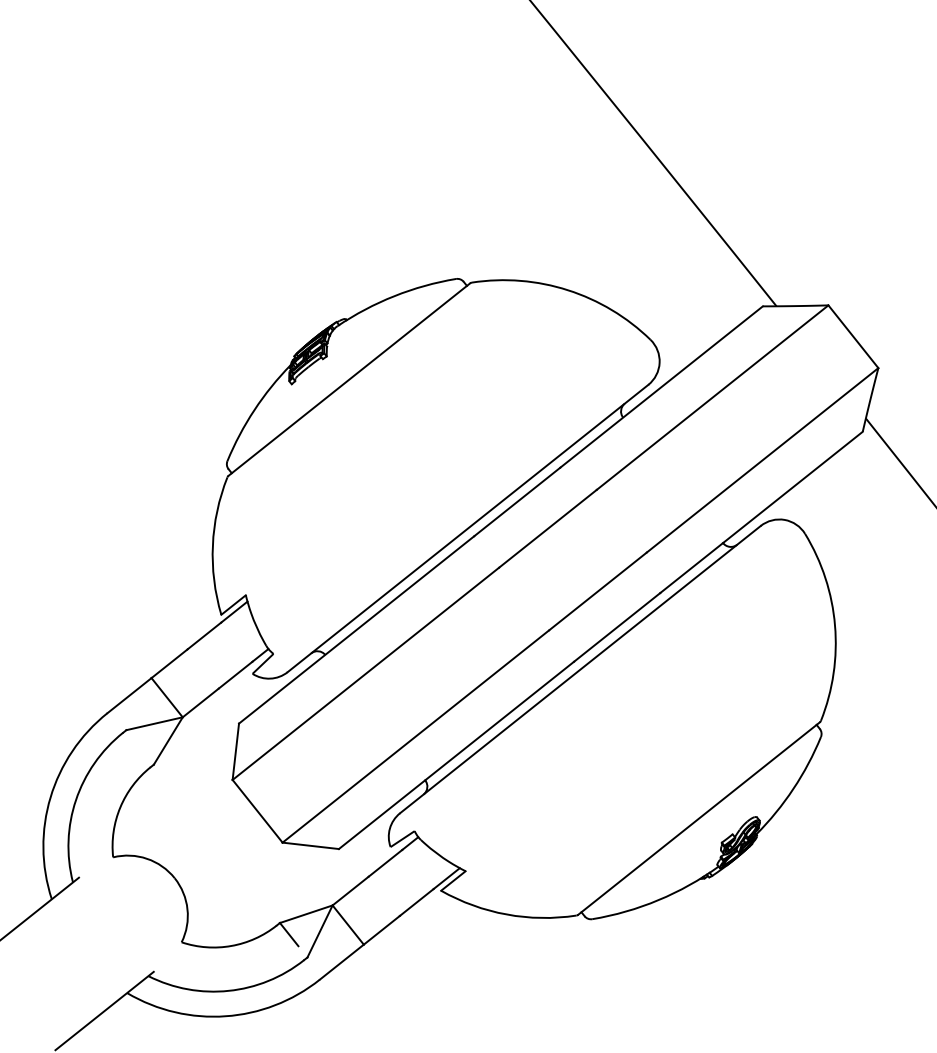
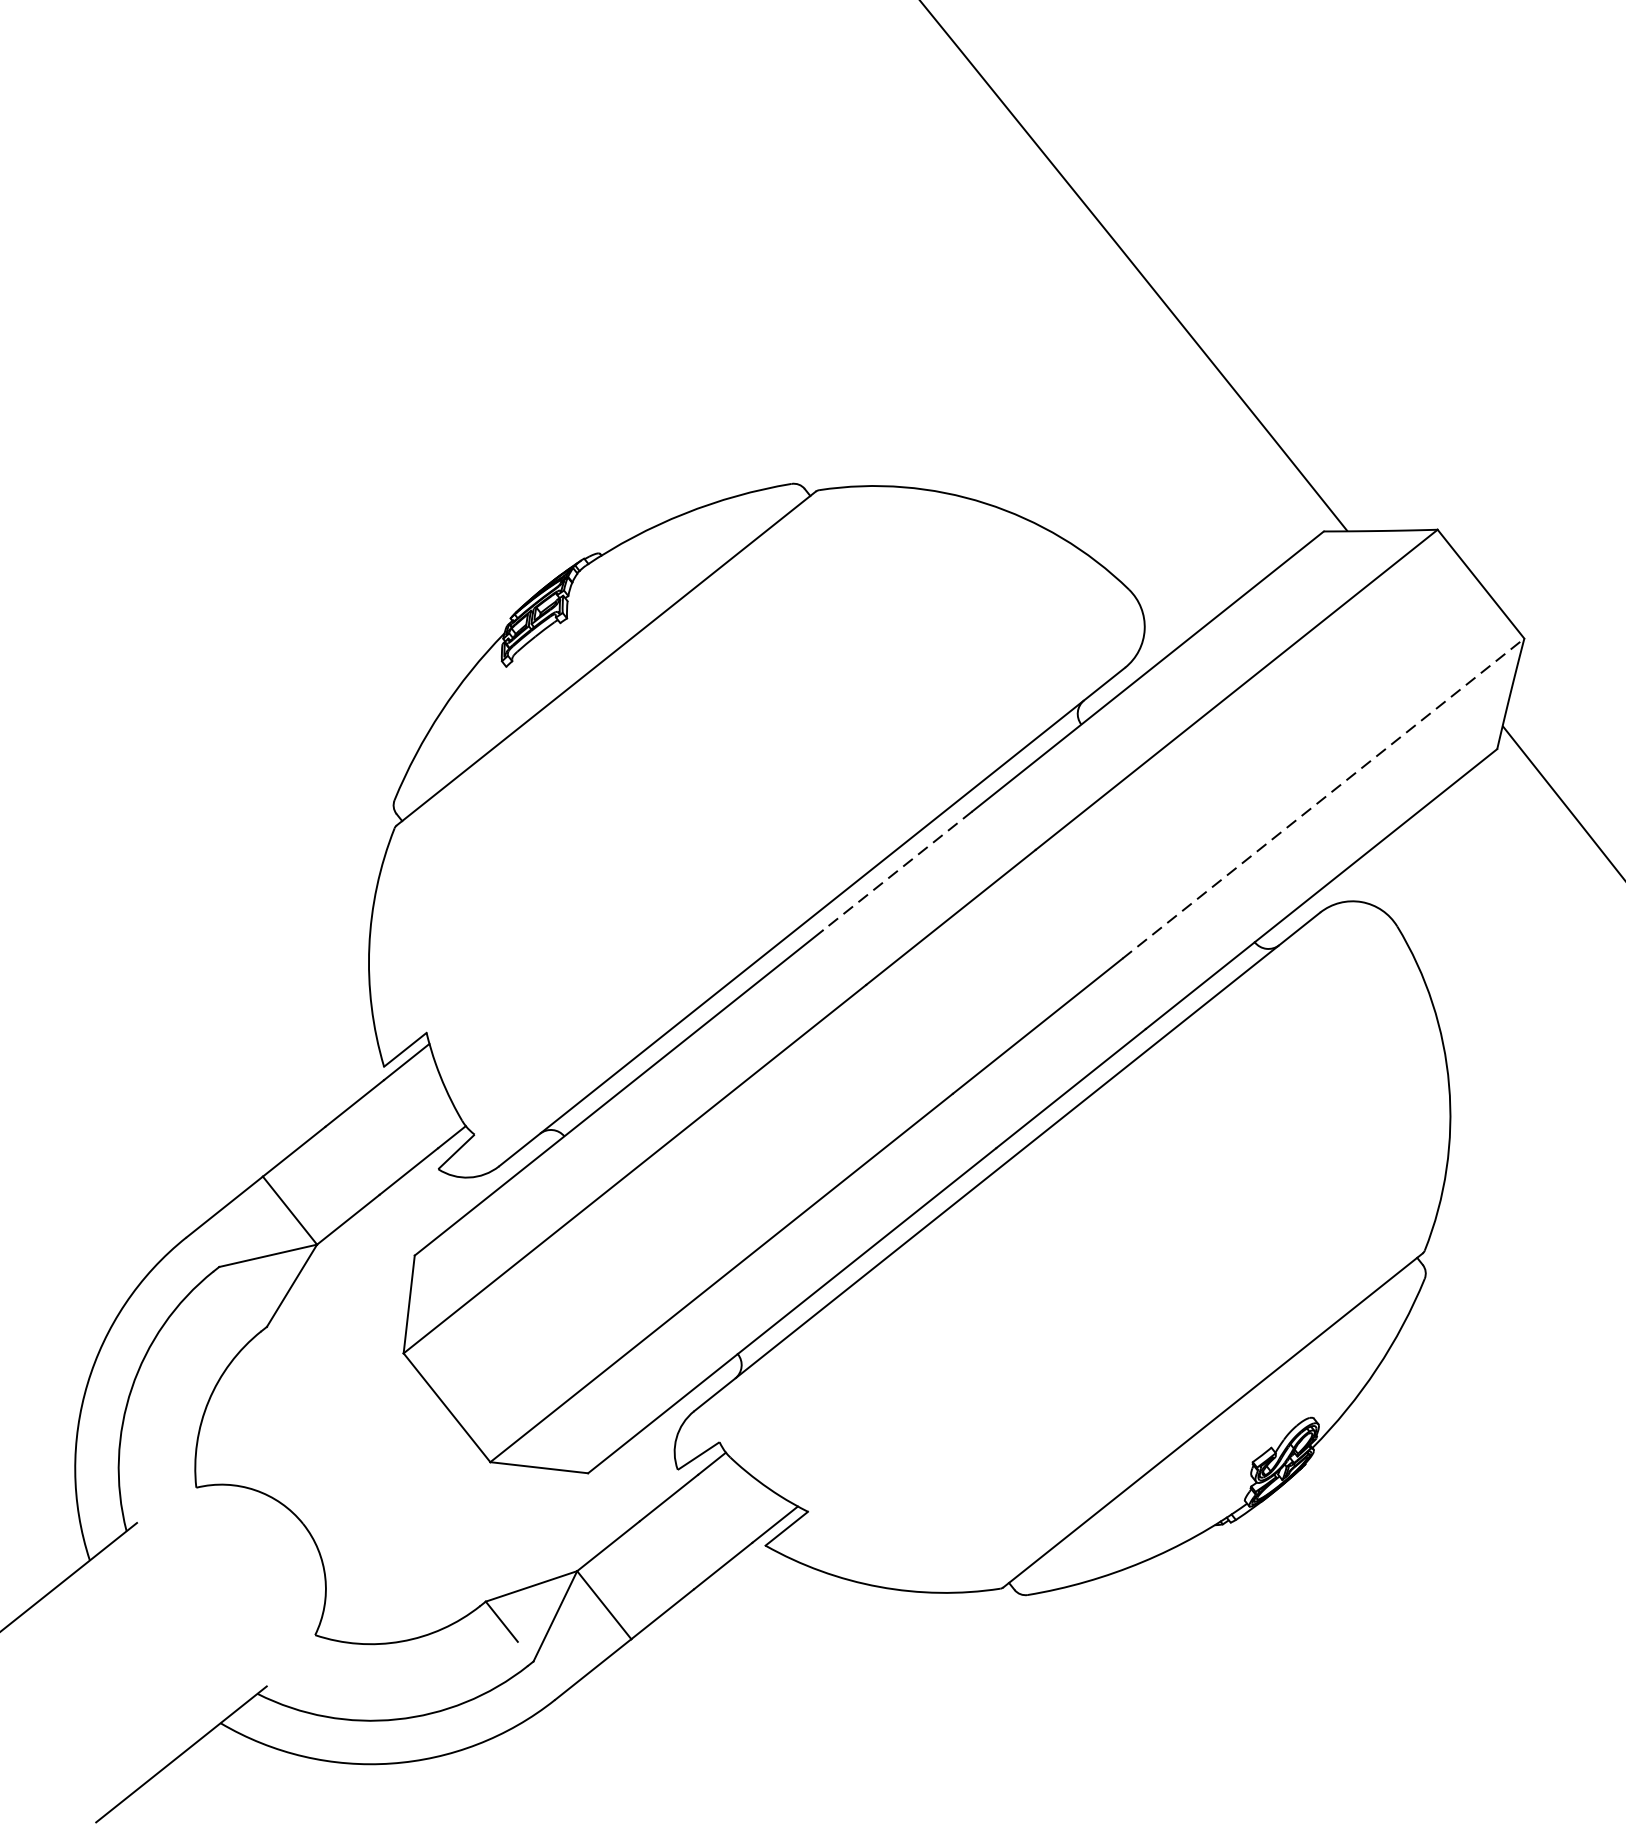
line: (762, 460) -> (1323, 798), solid -> dashed
line: (516, 502) -> (896, 871), solid -> dashed

